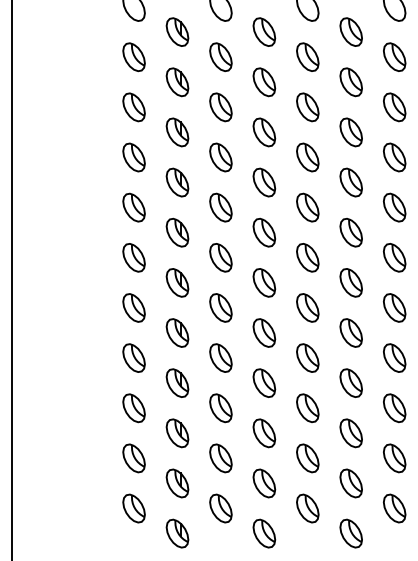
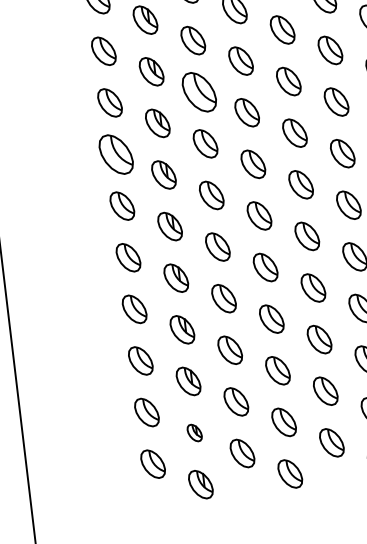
part: (220, 157) -> (198, 92), size x1.4
part: (133, 207) -> (115, 154), size x1.4
part: (177, 483) -> (194, 433), size x0.6

